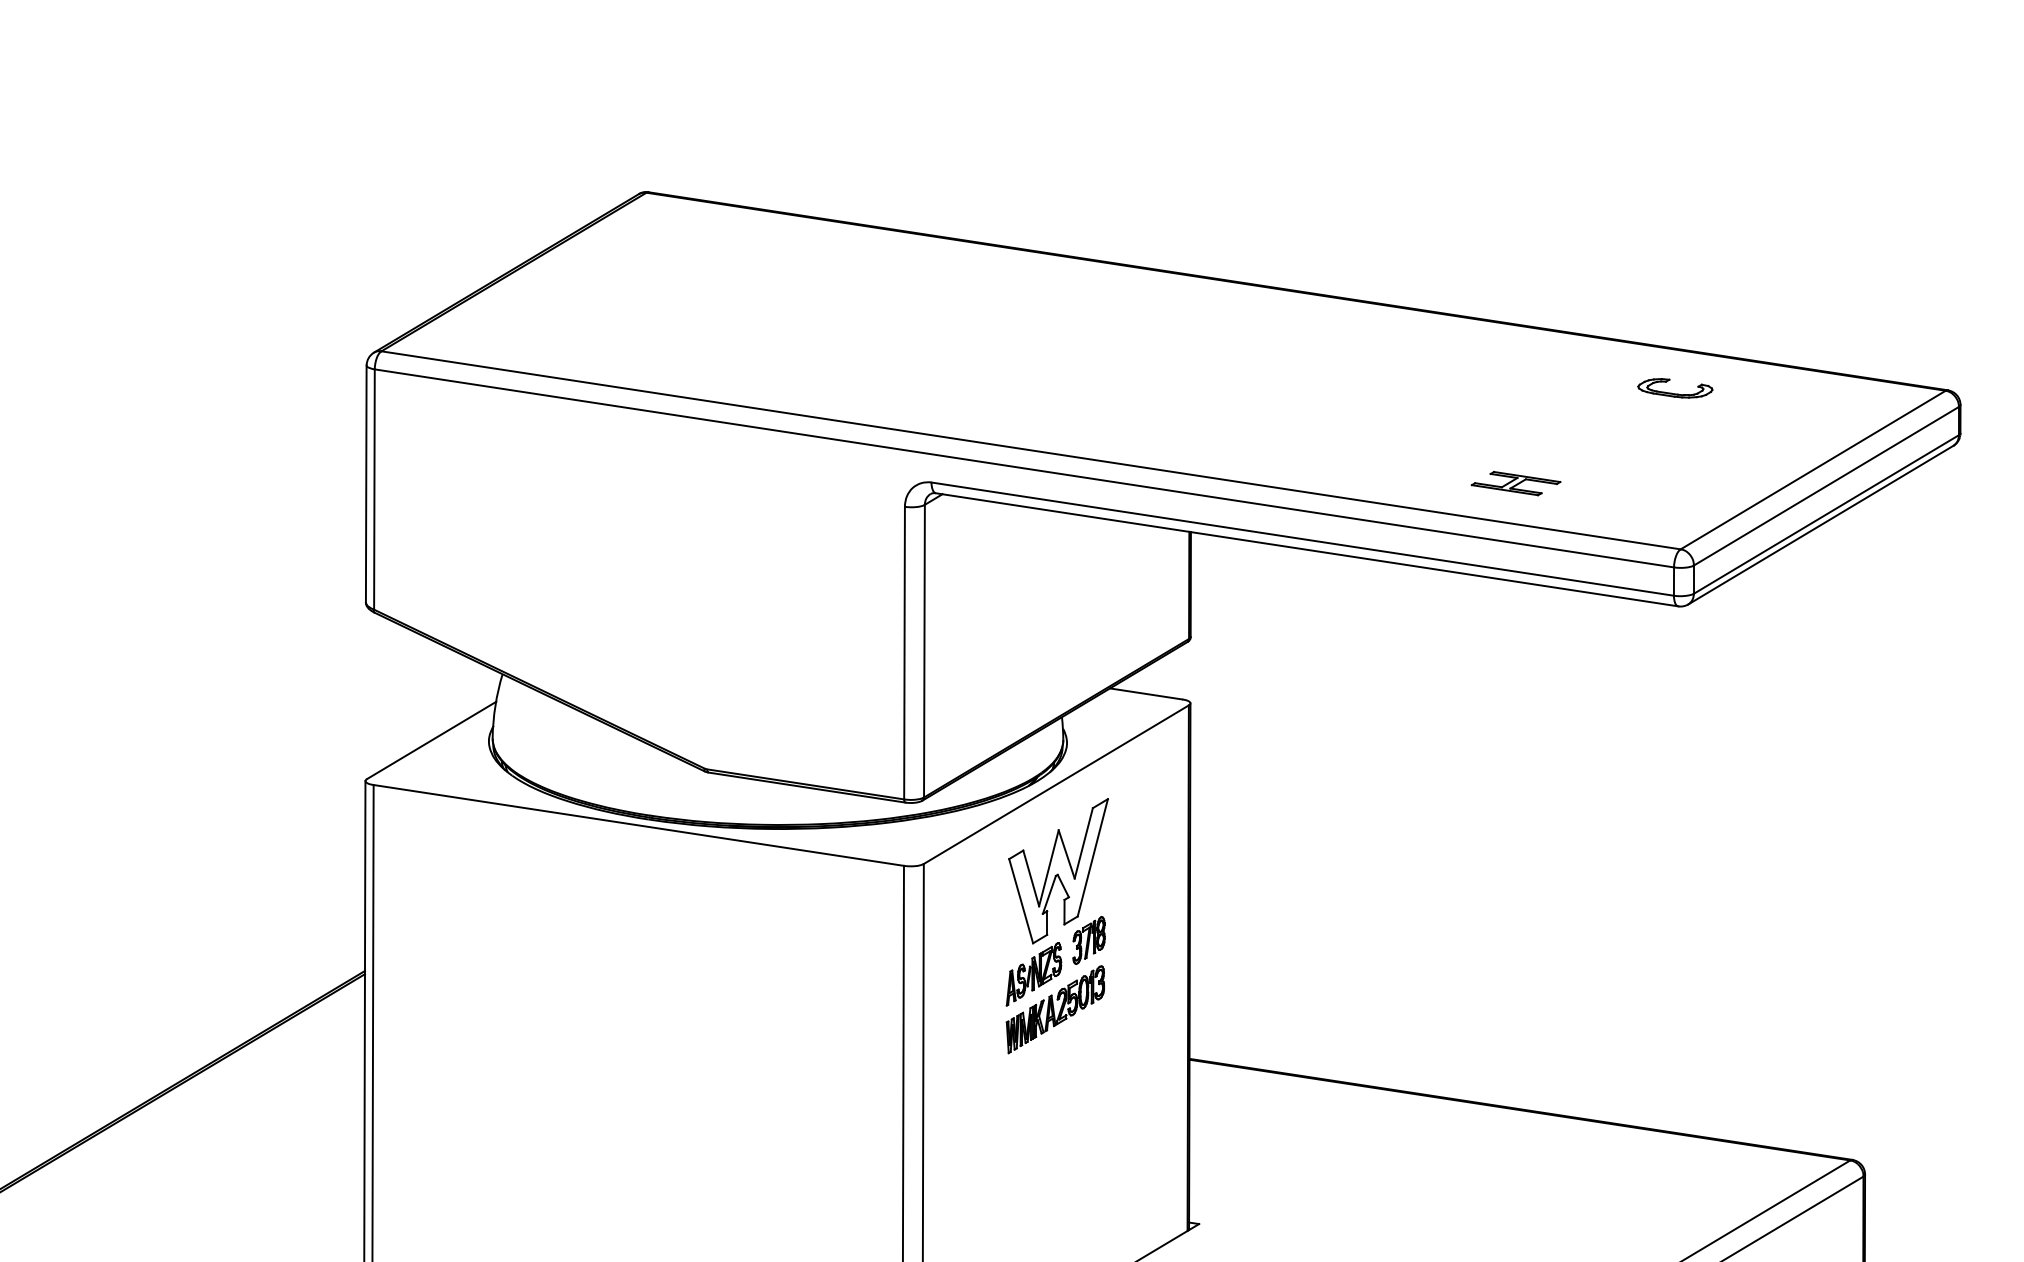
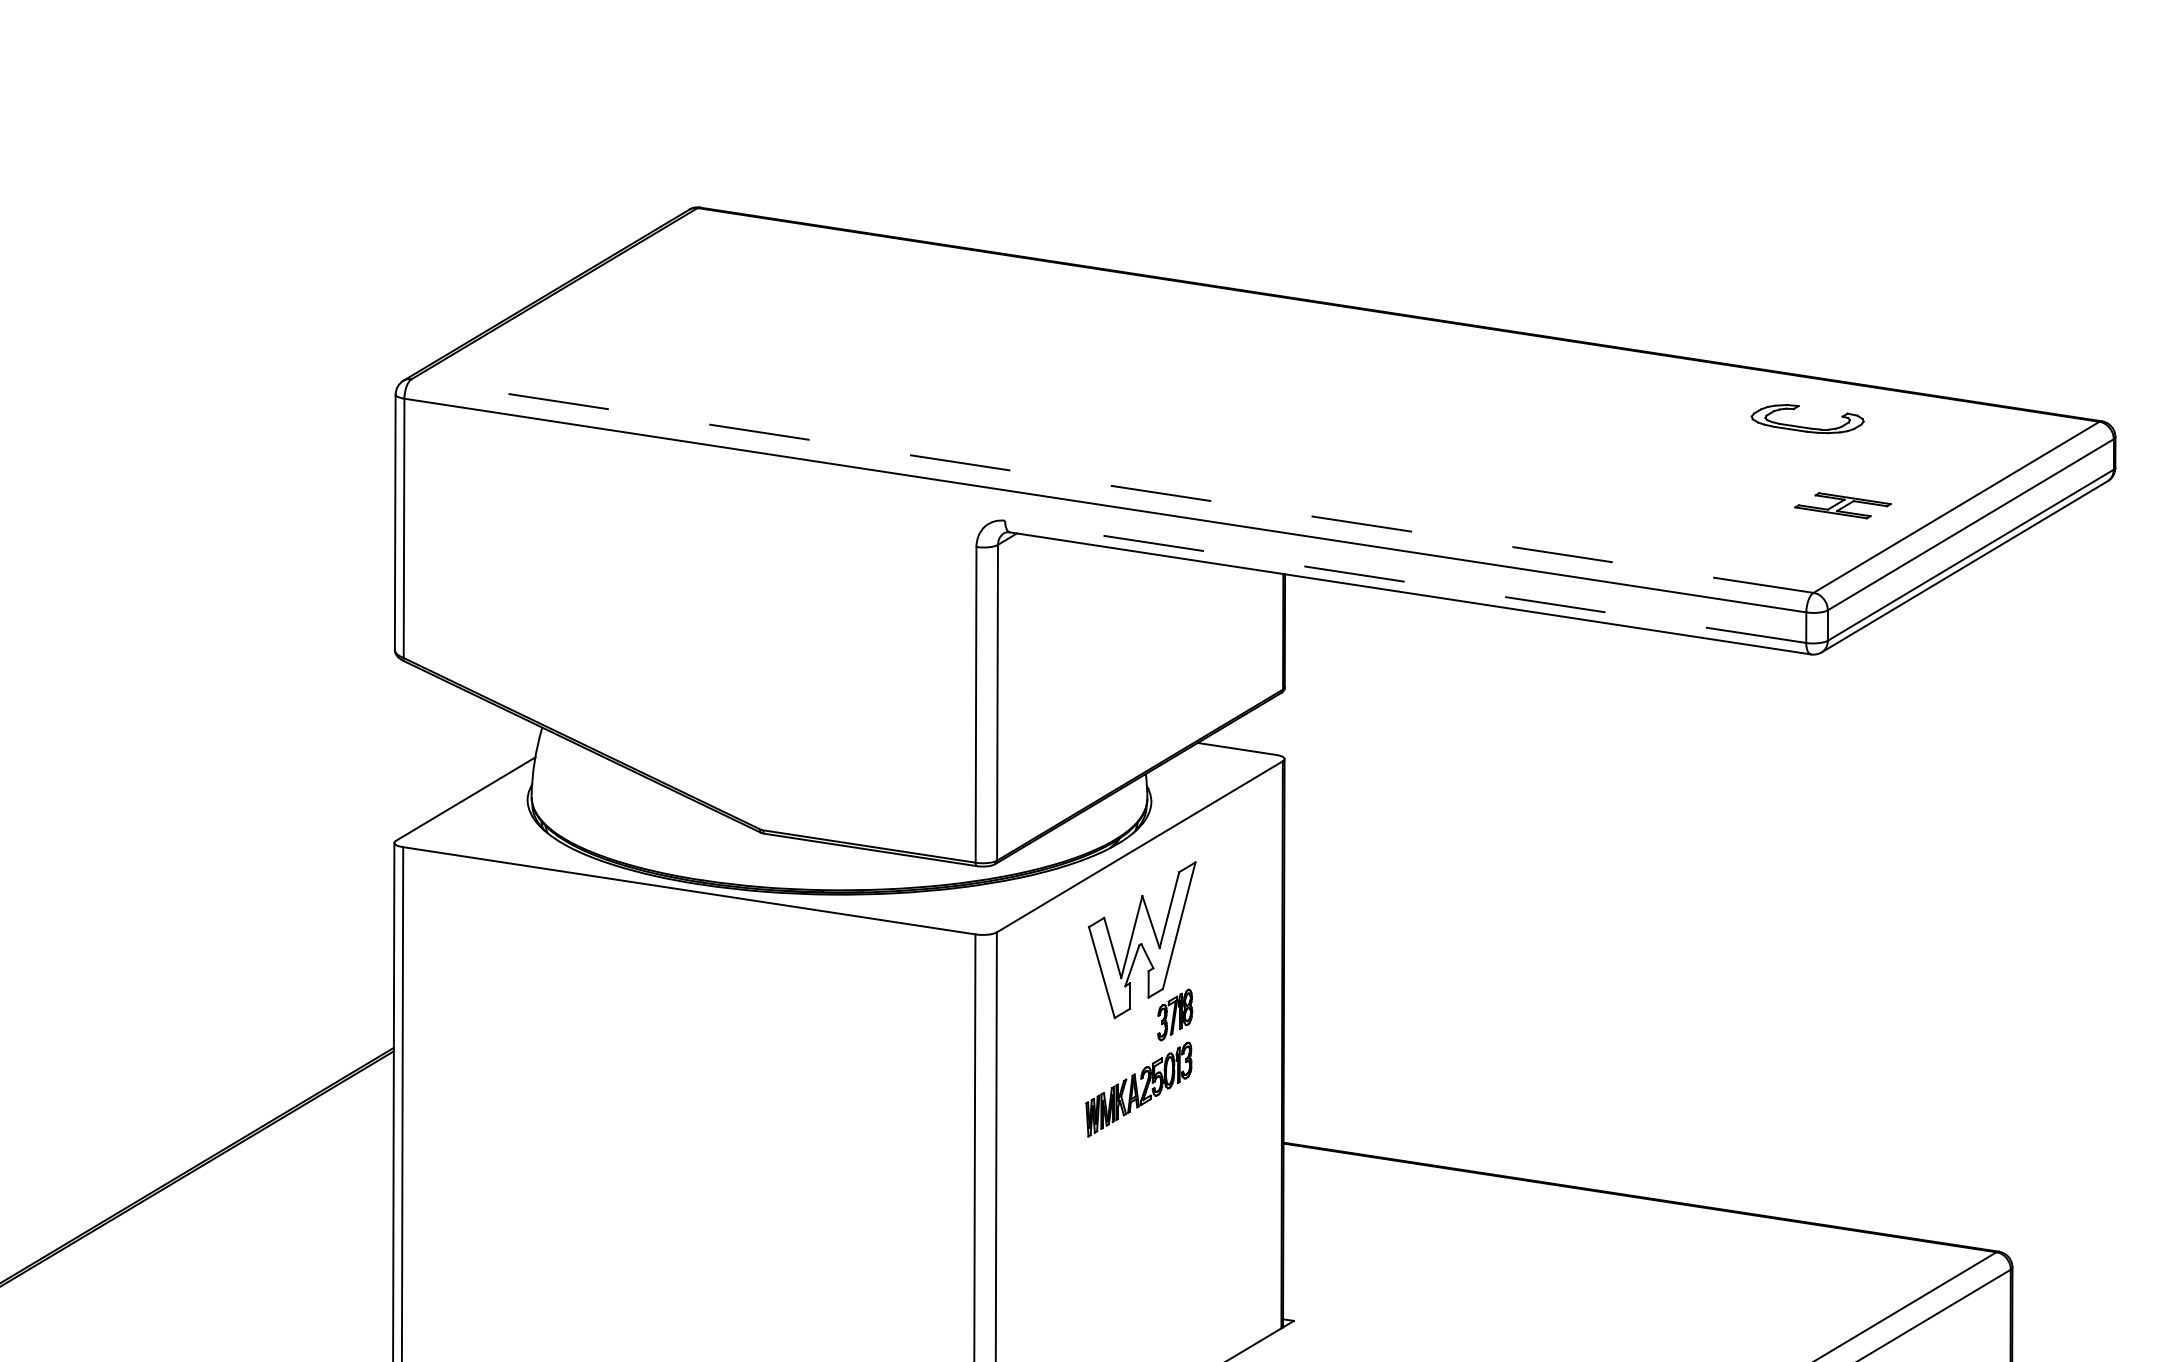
part: (1675, 388) -> (1807, 419), size x1.4
line: (1030, 450) -> (1111, 486), solid -> dashed
part: (1515, 483) -> (1842, 505), moved
line: (1302, 539) -> (1405, 582), solid -> dashed
part: (1033, 974) -> (1115, 1051), removed

